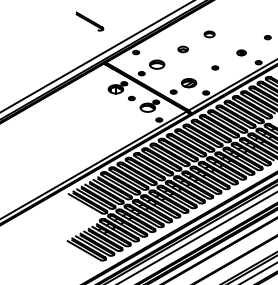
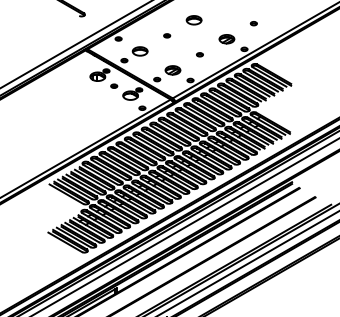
part: (209, 34) -> (193, 20), size x1.43
part: (183, 49) -> (167, 35), size x0.62
part: (241, 53) -> (226, 39), size x1.67

